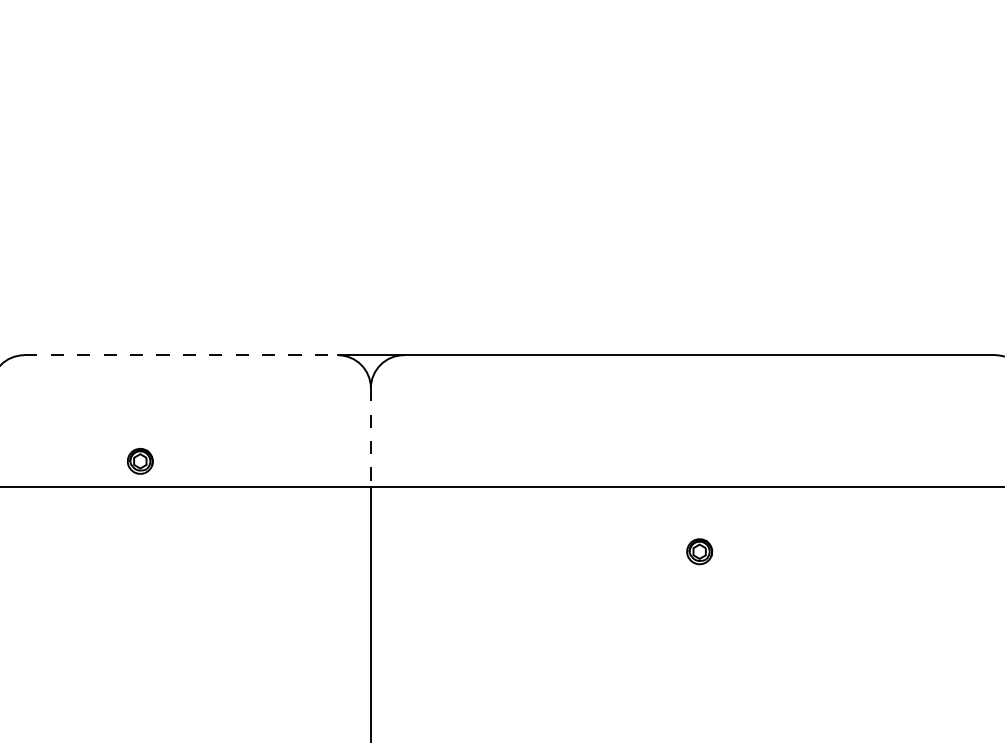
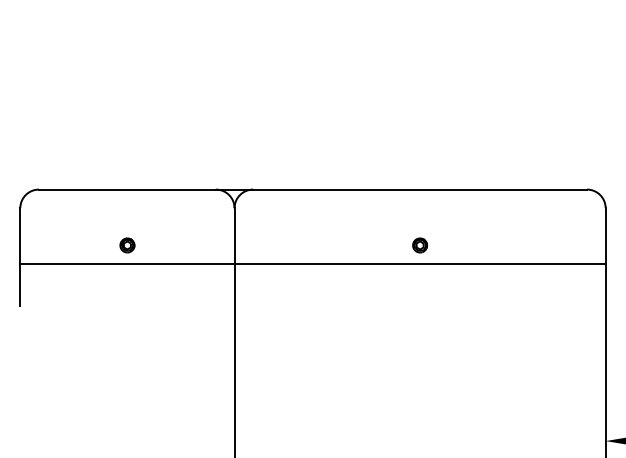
line: (181, 355) -> (127, 189), dashed -> solid
line: (370, 438) -> (234, 236), dashed -> solid
part: (140, 461) -> (127, 245), moved
part: (700, 551) -> (420, 245), moved

